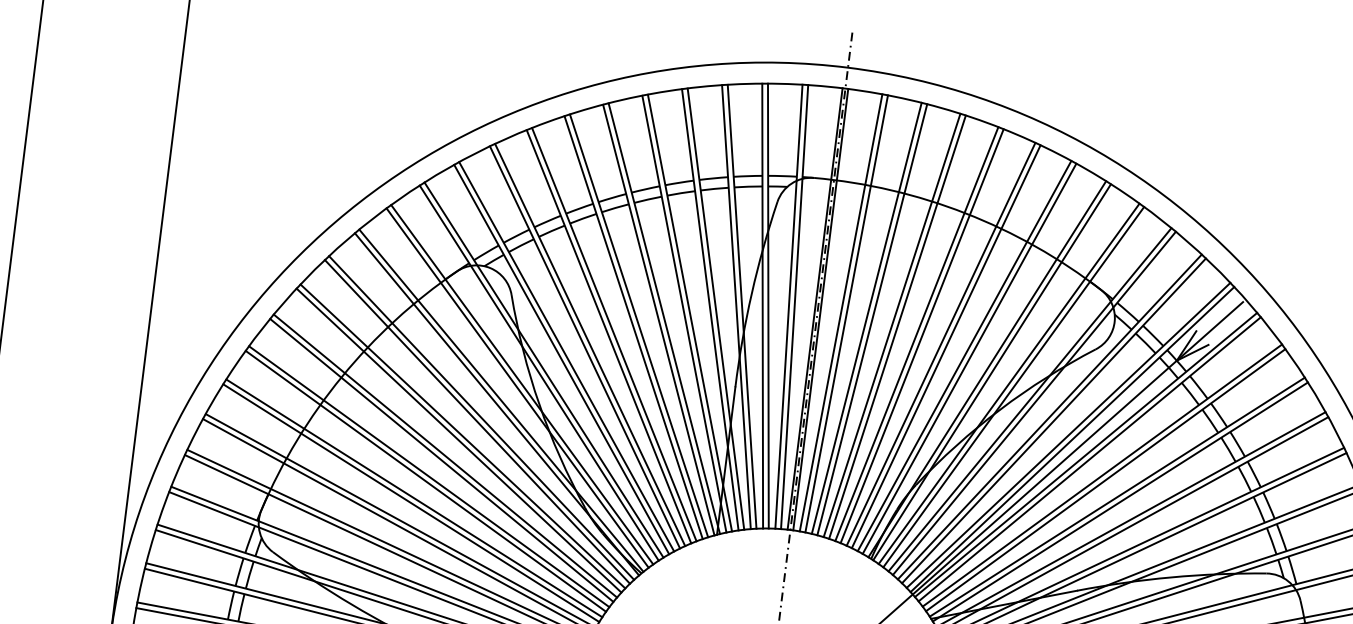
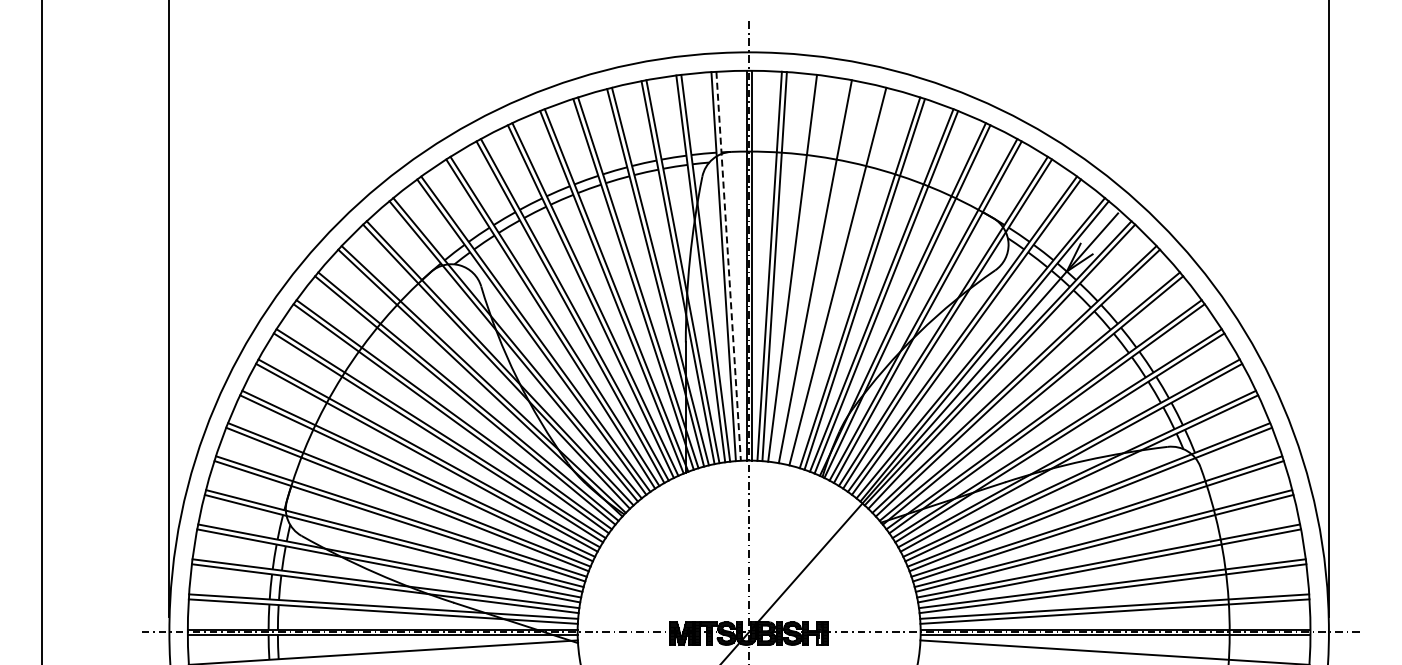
line: (794, 307) -> (728, 266), solid -> dashed
line: (872, 319) -> (797, 268), removed
line: (896, 326) -> (819, 272), removed
line: (921, 335) -> (842, 277), removed

